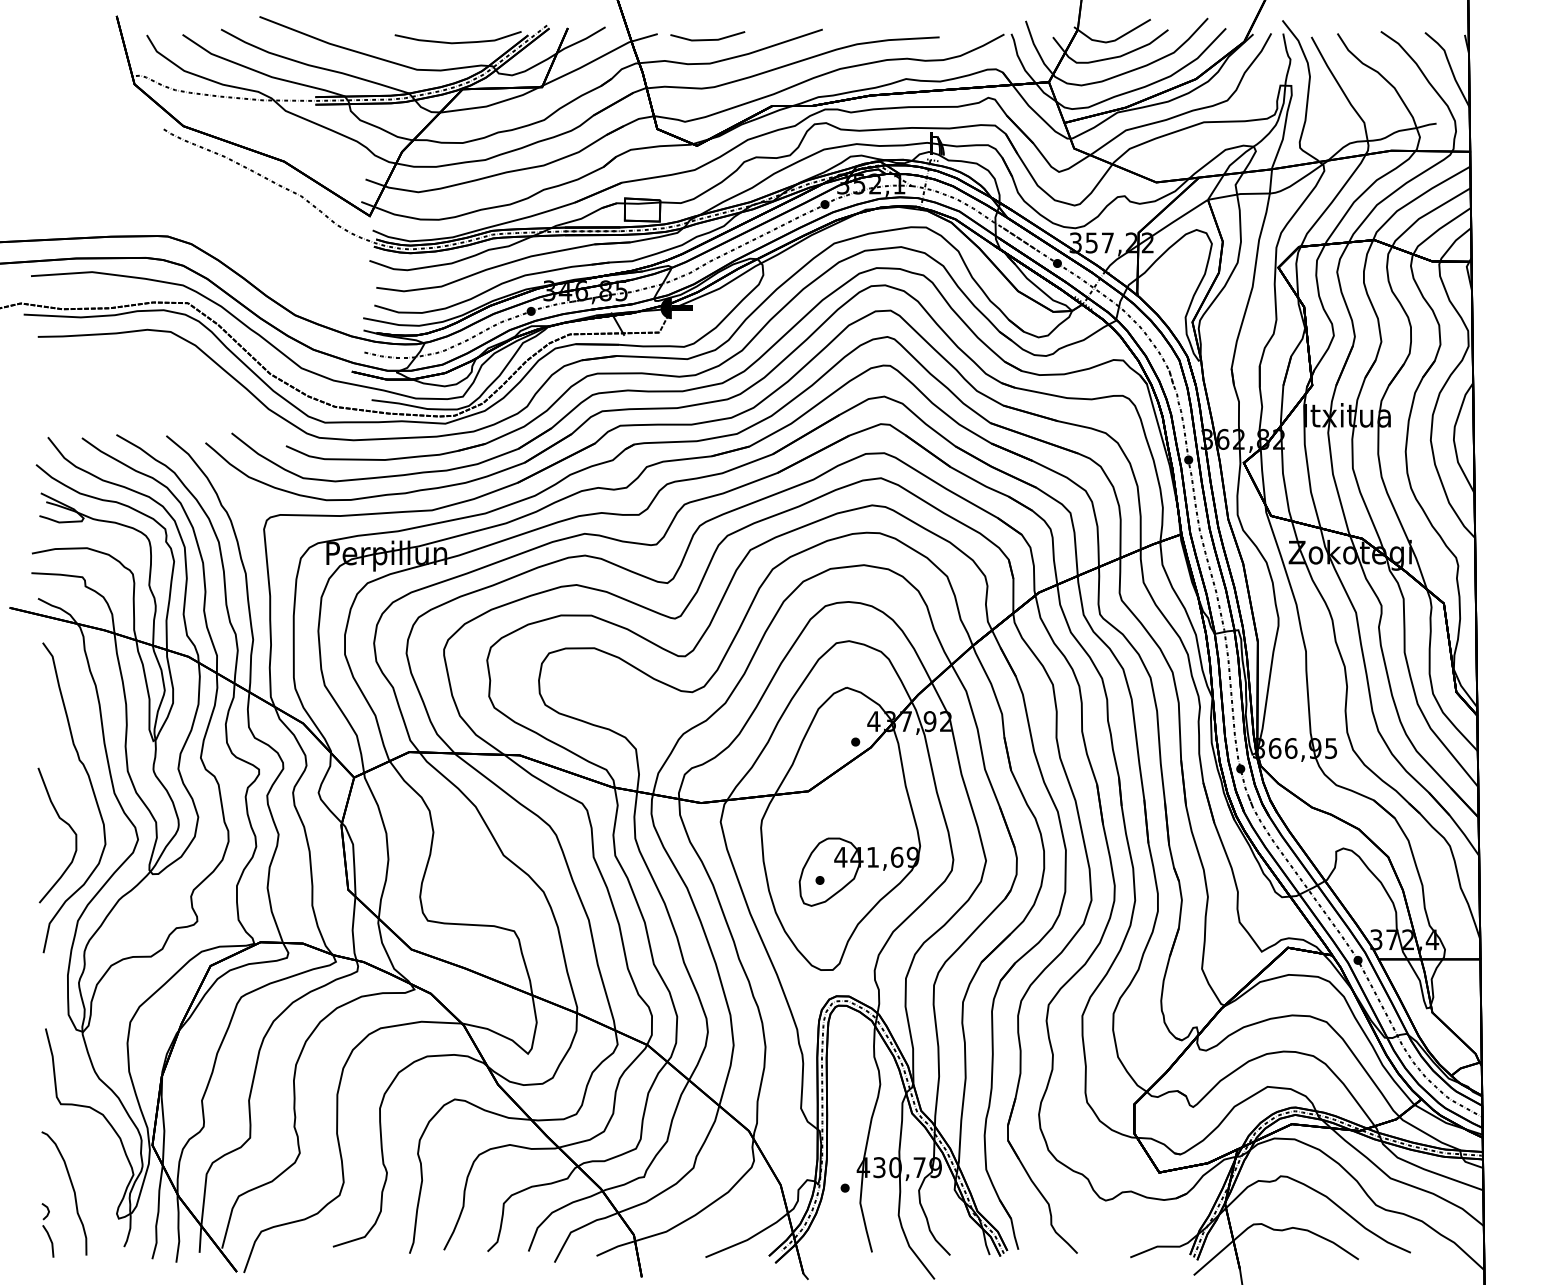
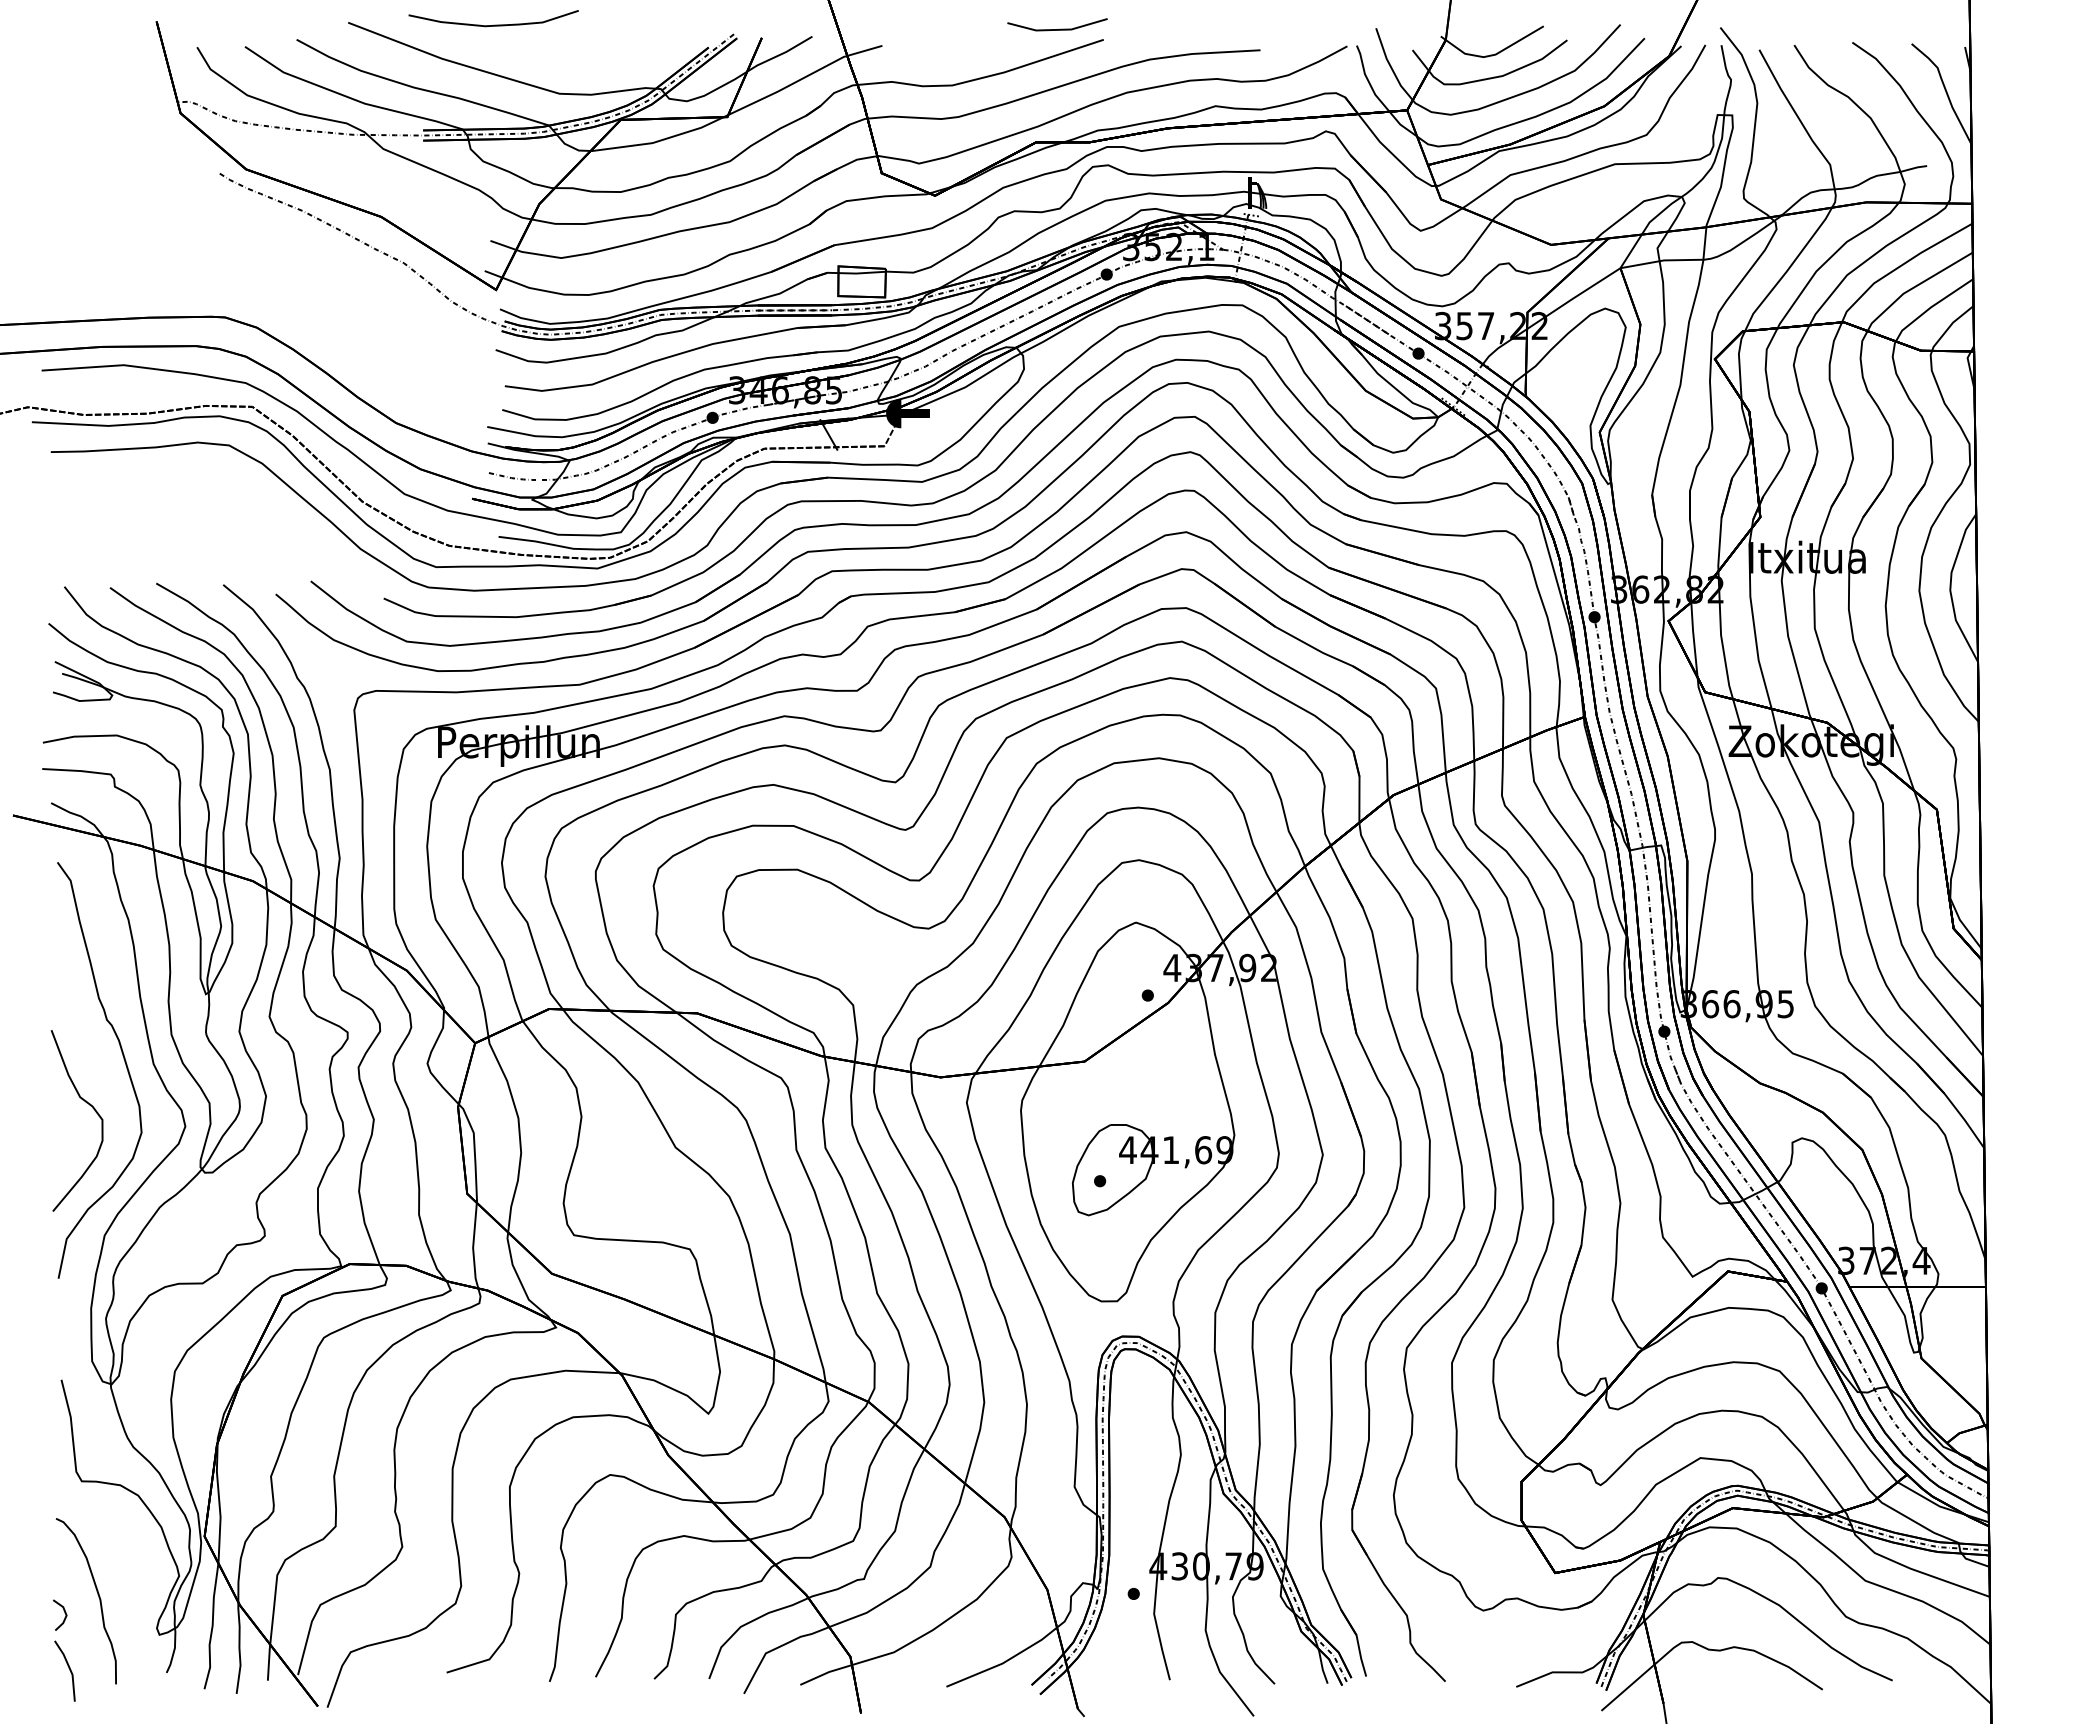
line: (710, 39) -> (1060, 28), moved
curve: (458, 41) -> (493, 24), moved
part: (48, 1230) -> (64, 1650), size x1.4

